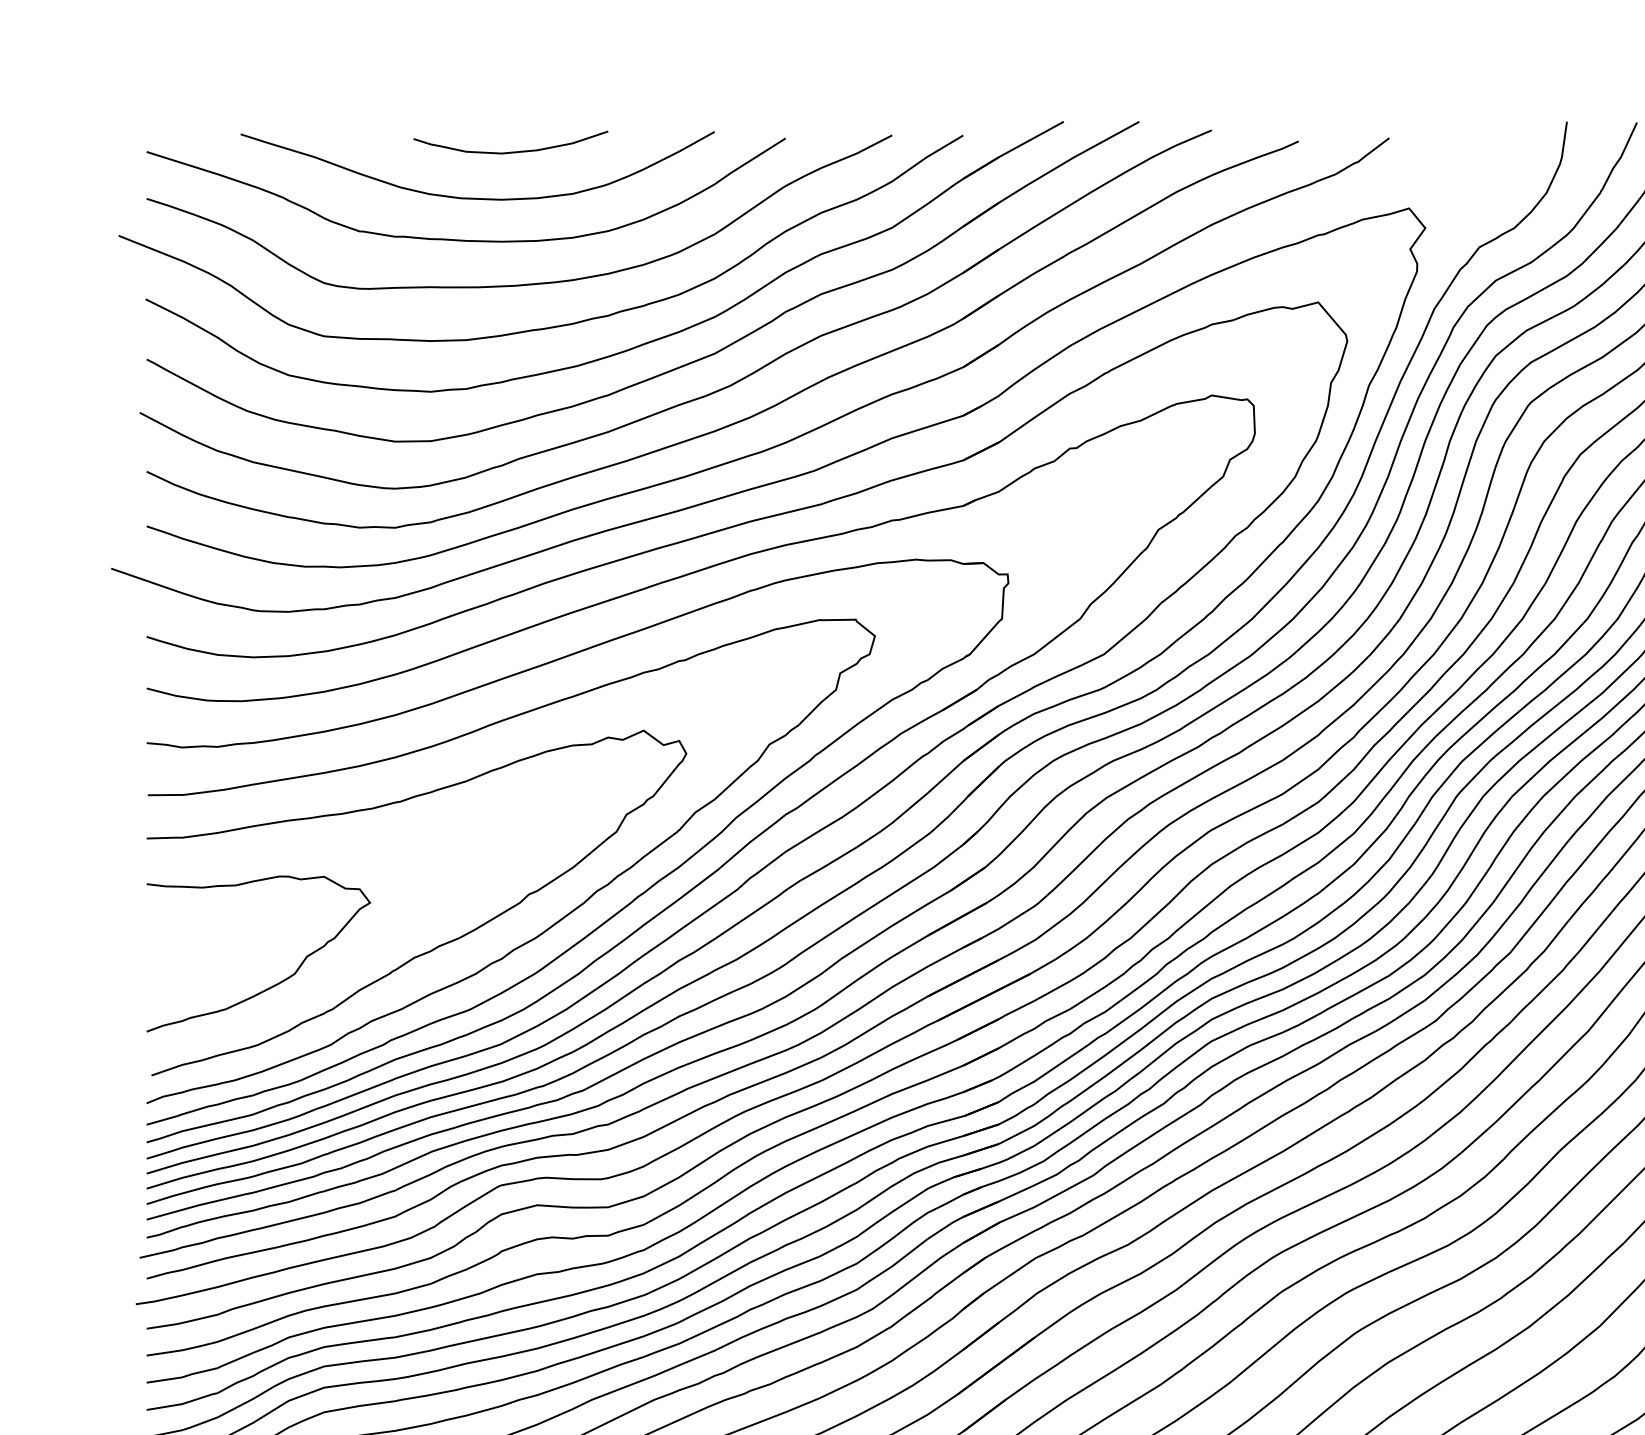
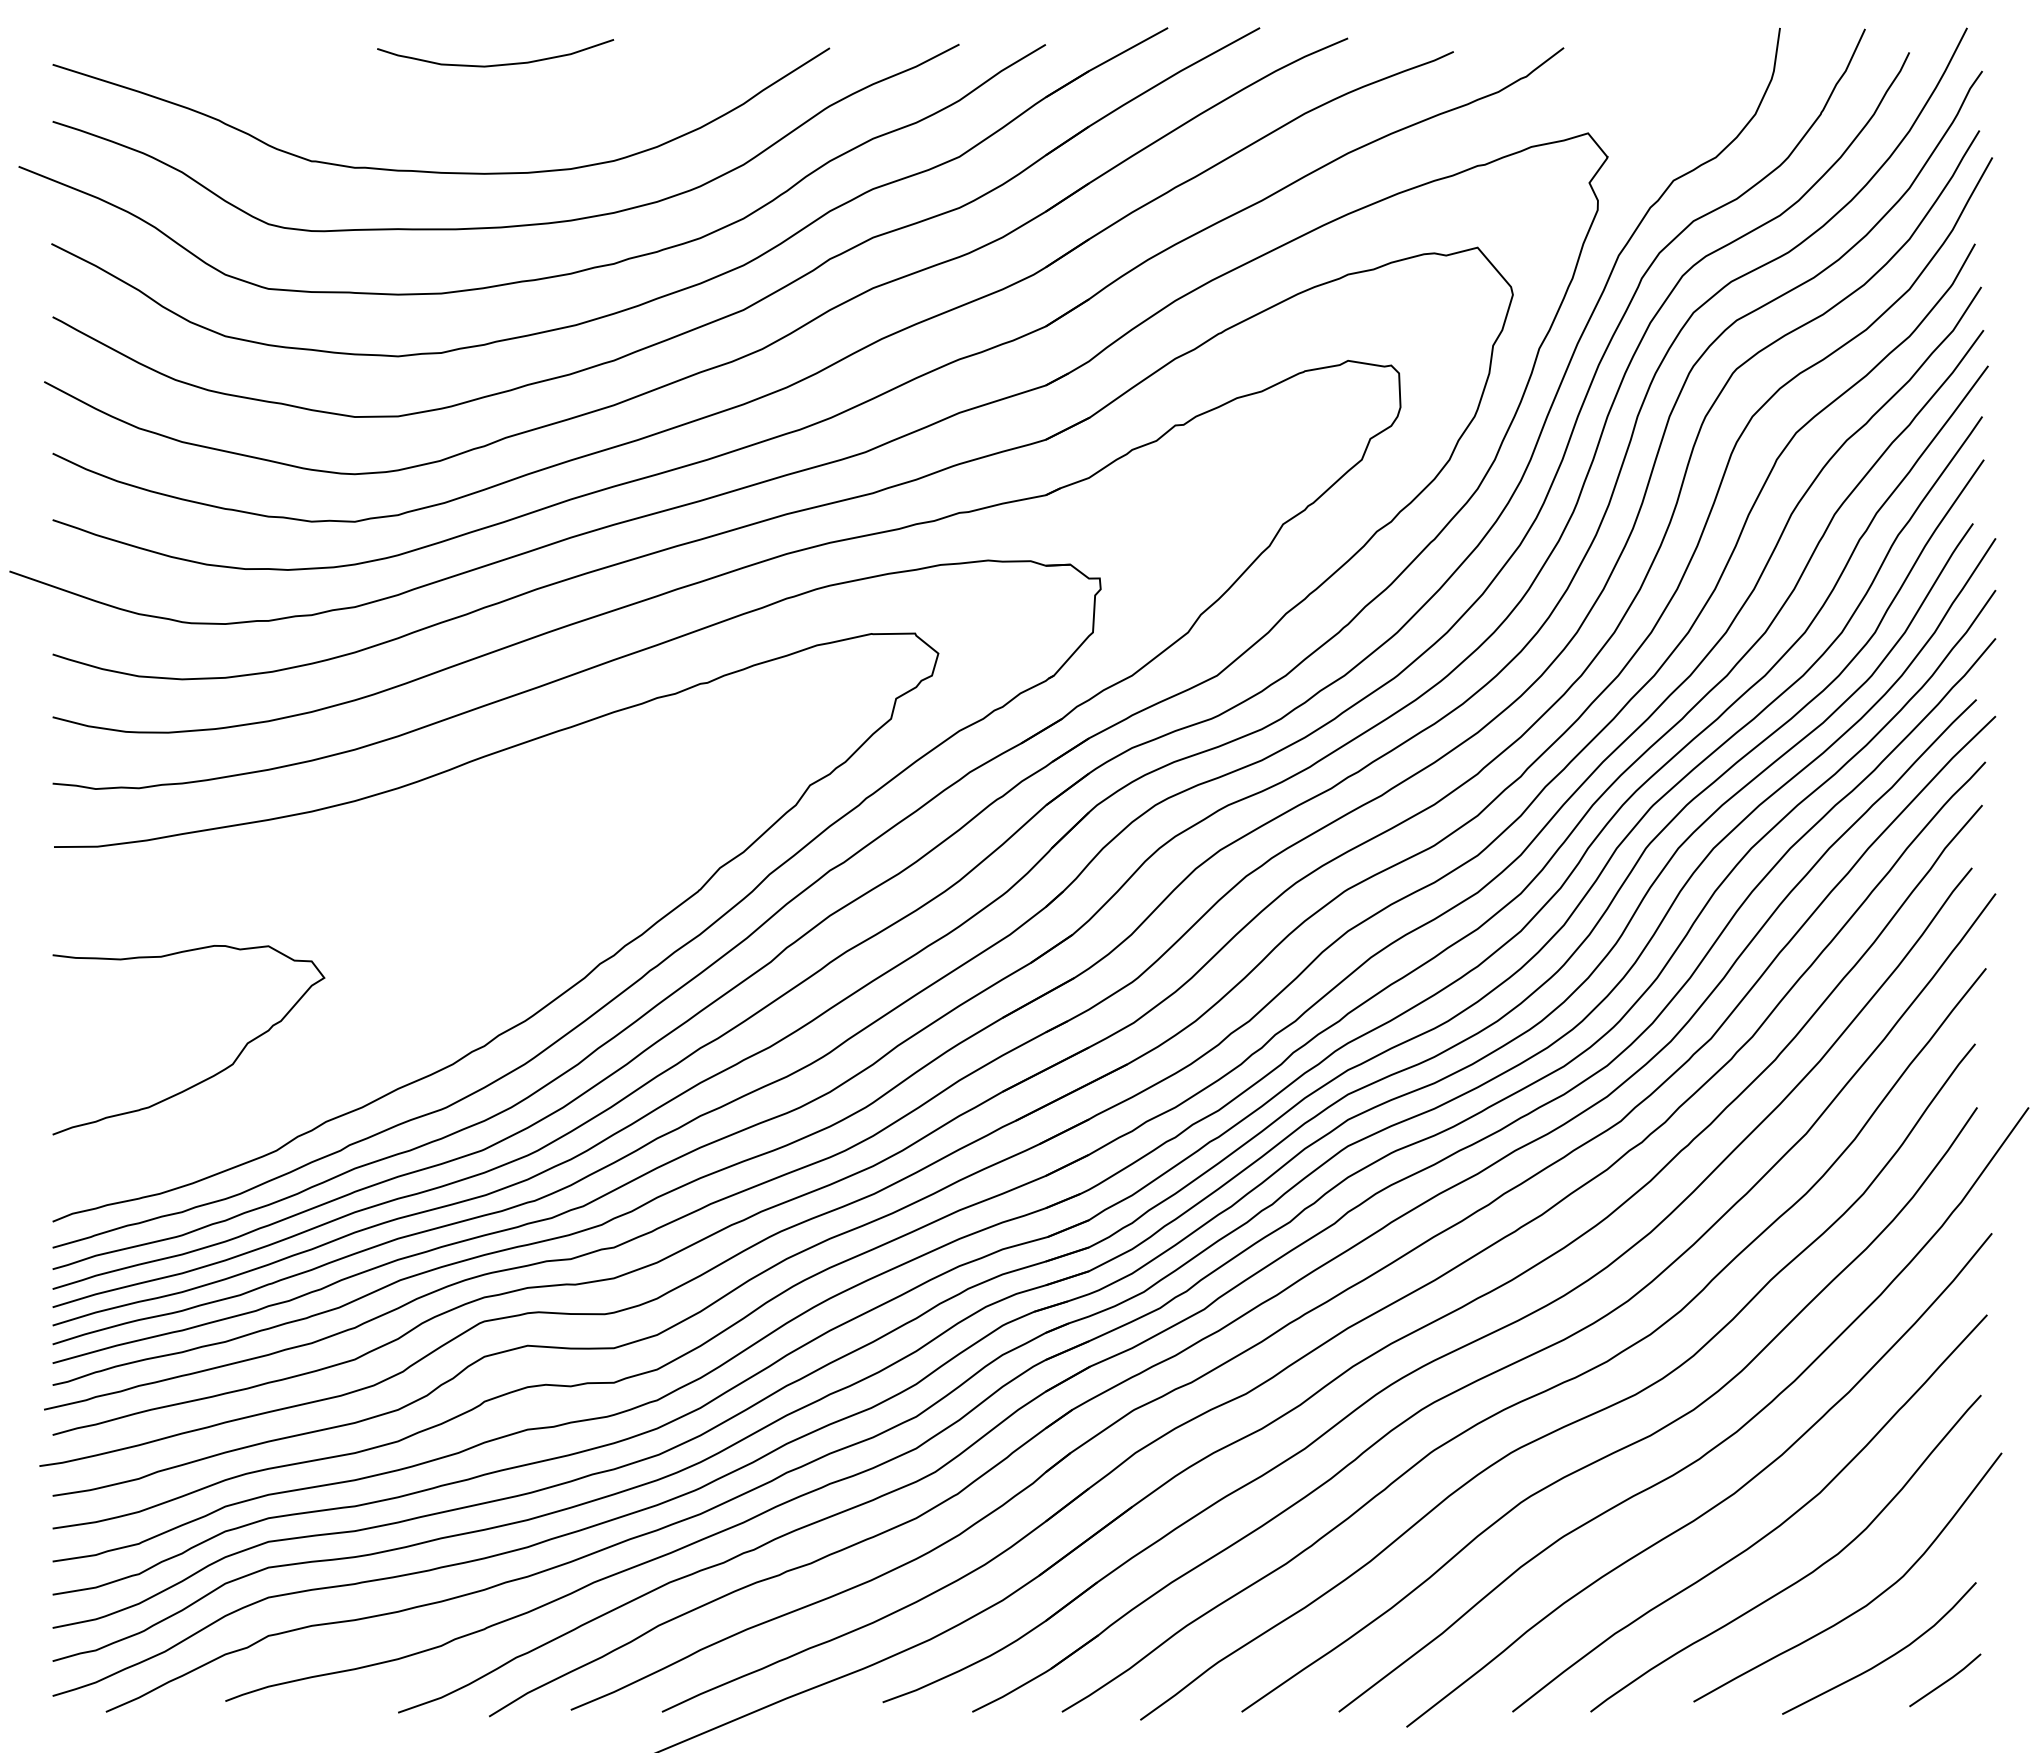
curve: (477, 197) -> (454, 120), removed
curve: (437, 946) -> (406, 1030), removed

